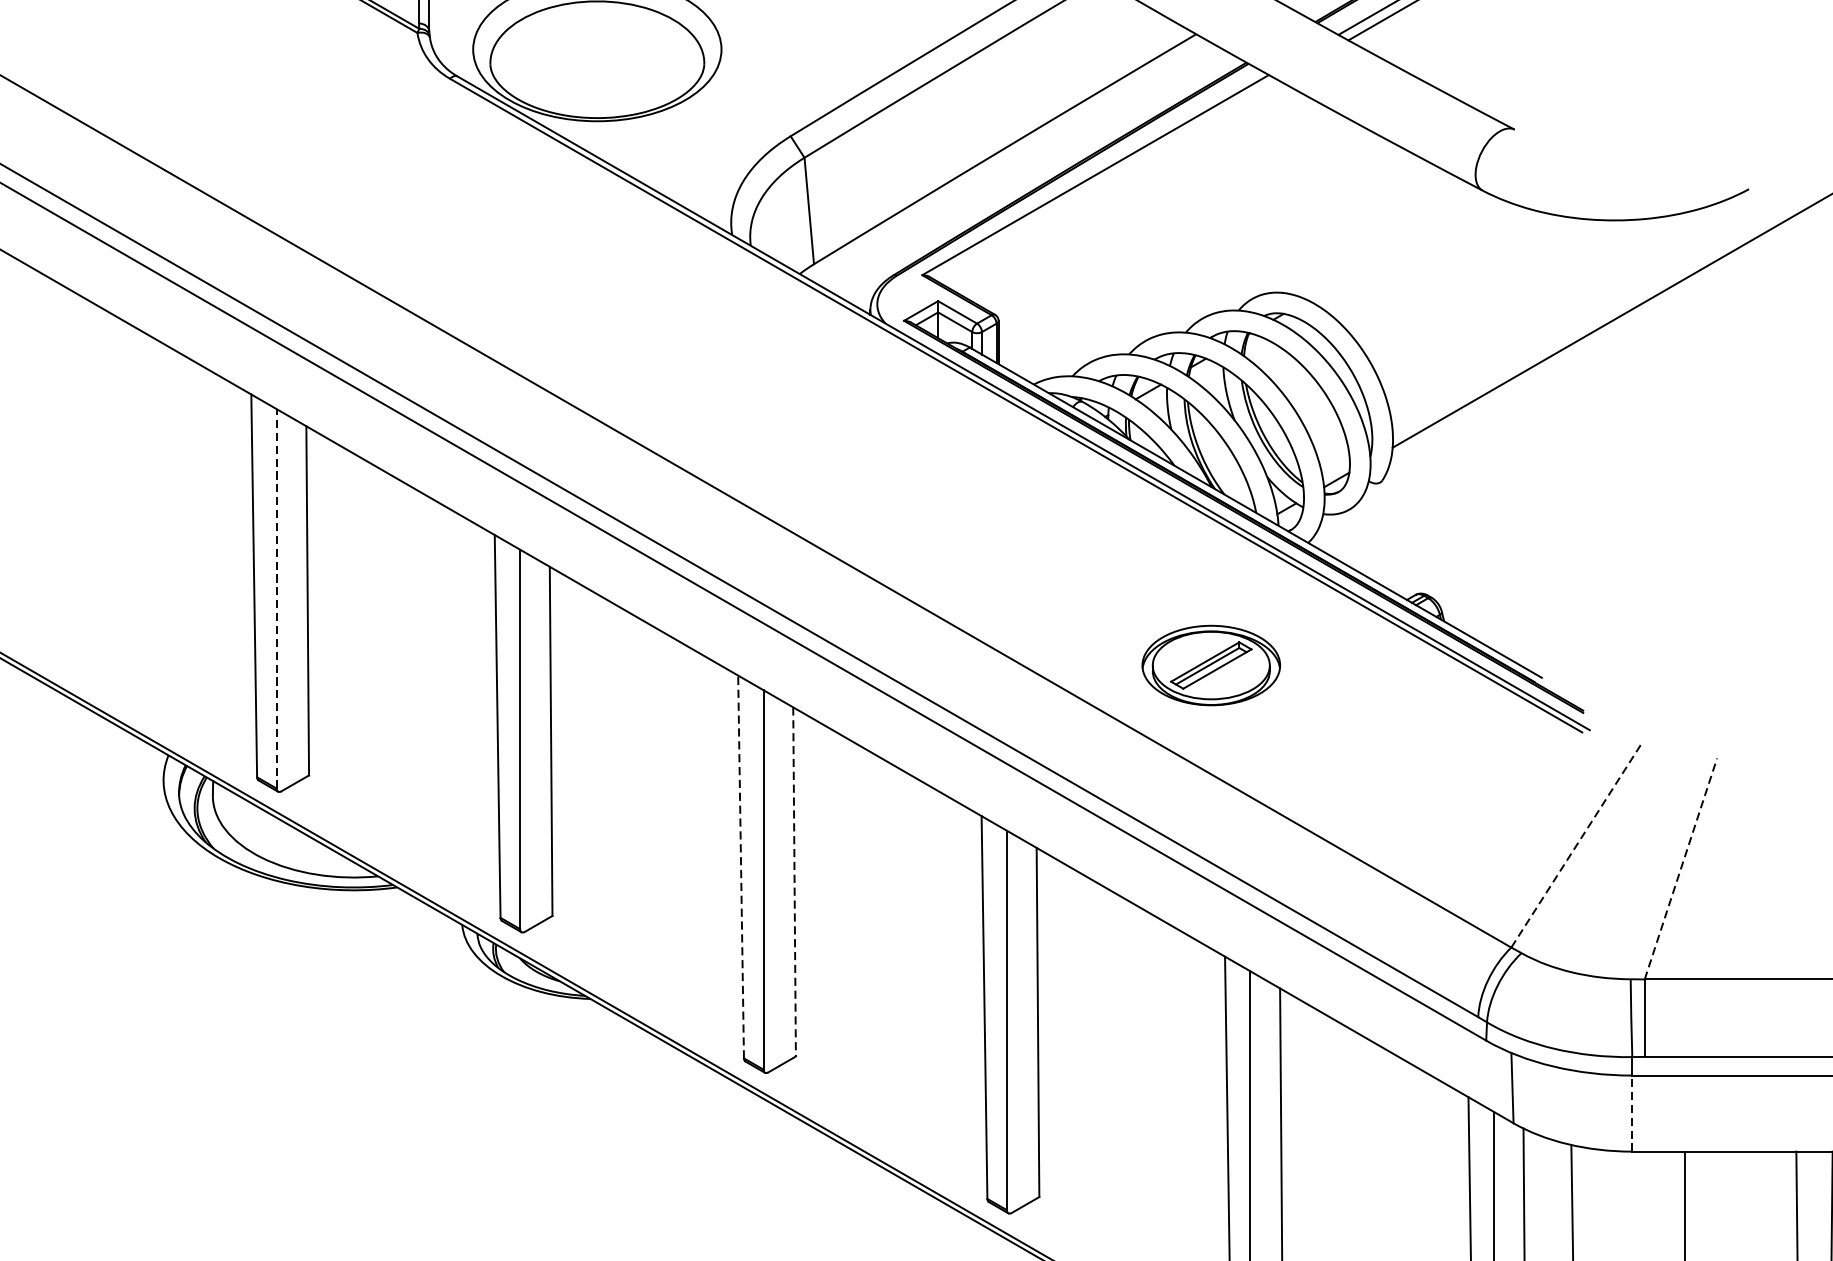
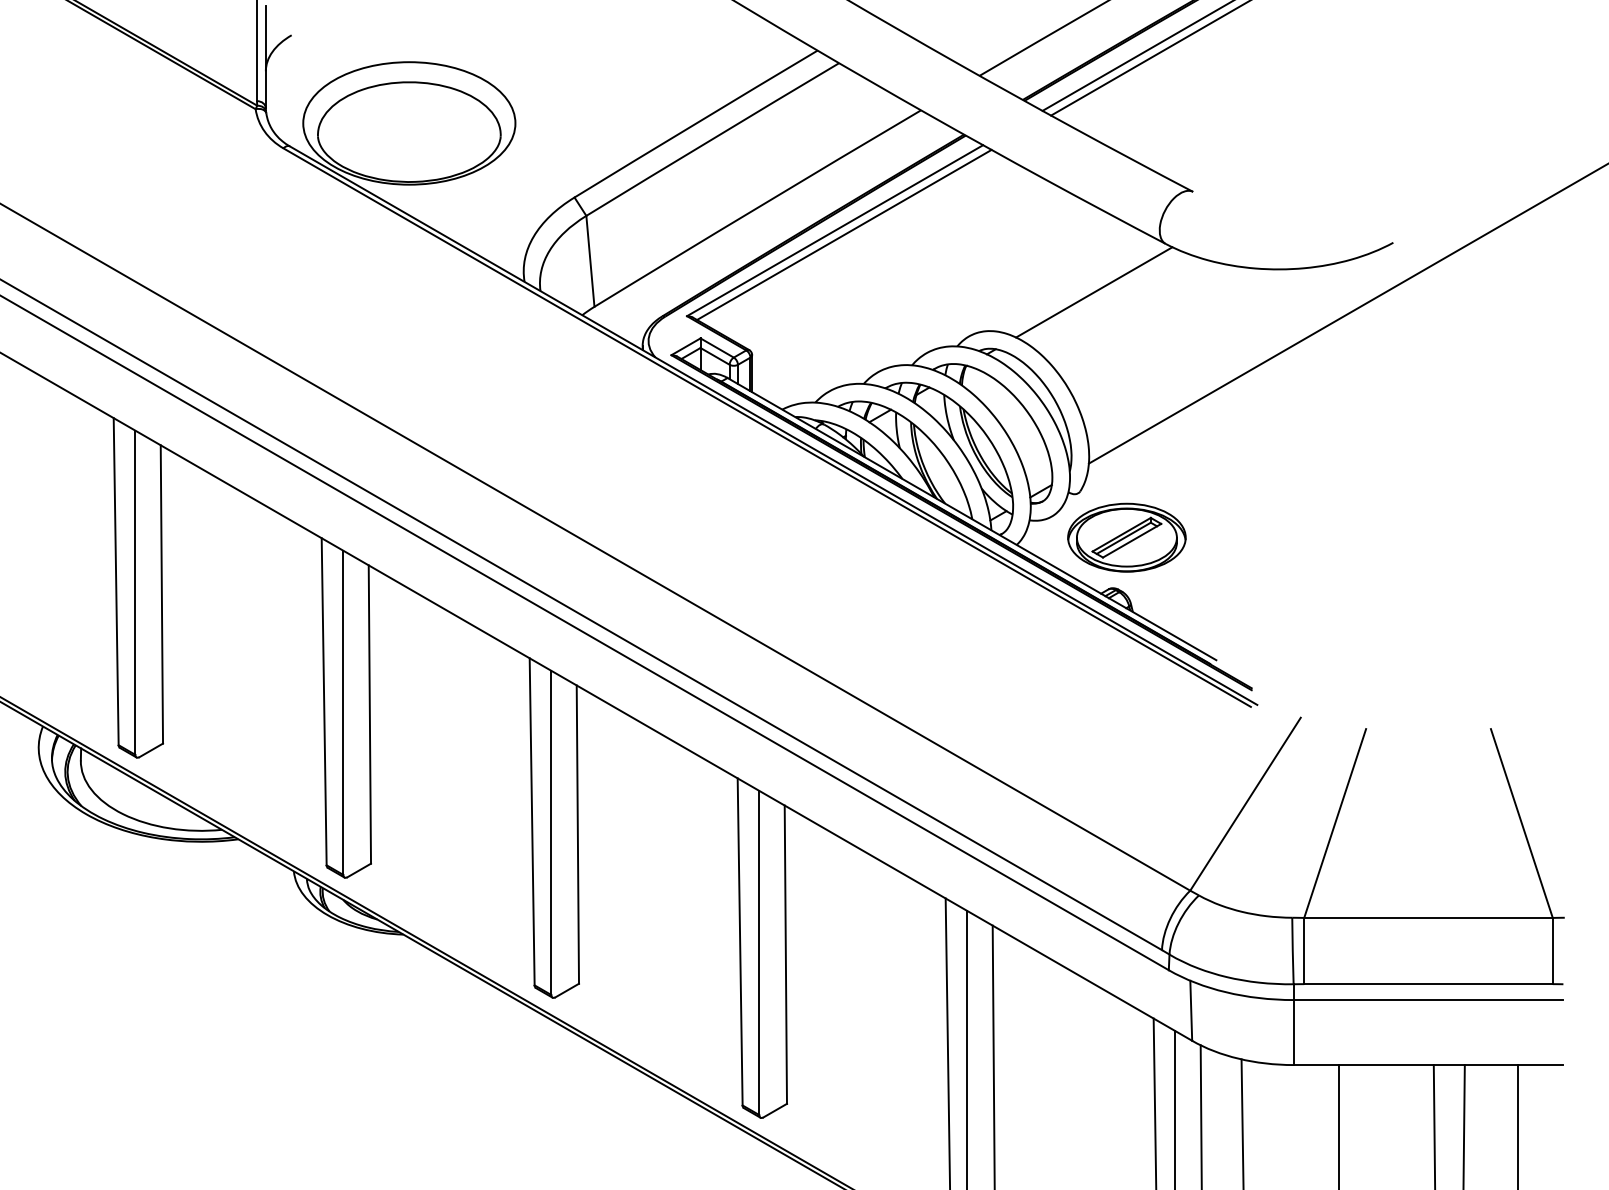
line: (1106, 179) -> (844, 234), added
line: (1399, 247) -> (1094, 292), added
line: (276, 598) -> (135, 592), dashed -> solid
part: (1210, 665) -> (1126, 537), moved
line: (1575, 846) -> (1245, 804), dashed -> solid
line: (741, 866) -> (532, 821), dashed -> solid
line: (1681, 868) -> (1335, 823), dashed -> solid
line: (794, 882) -> (577, 835), dashed -> solid
line: (1632, 1113) -> (1293, 1032), dashed -> solid

